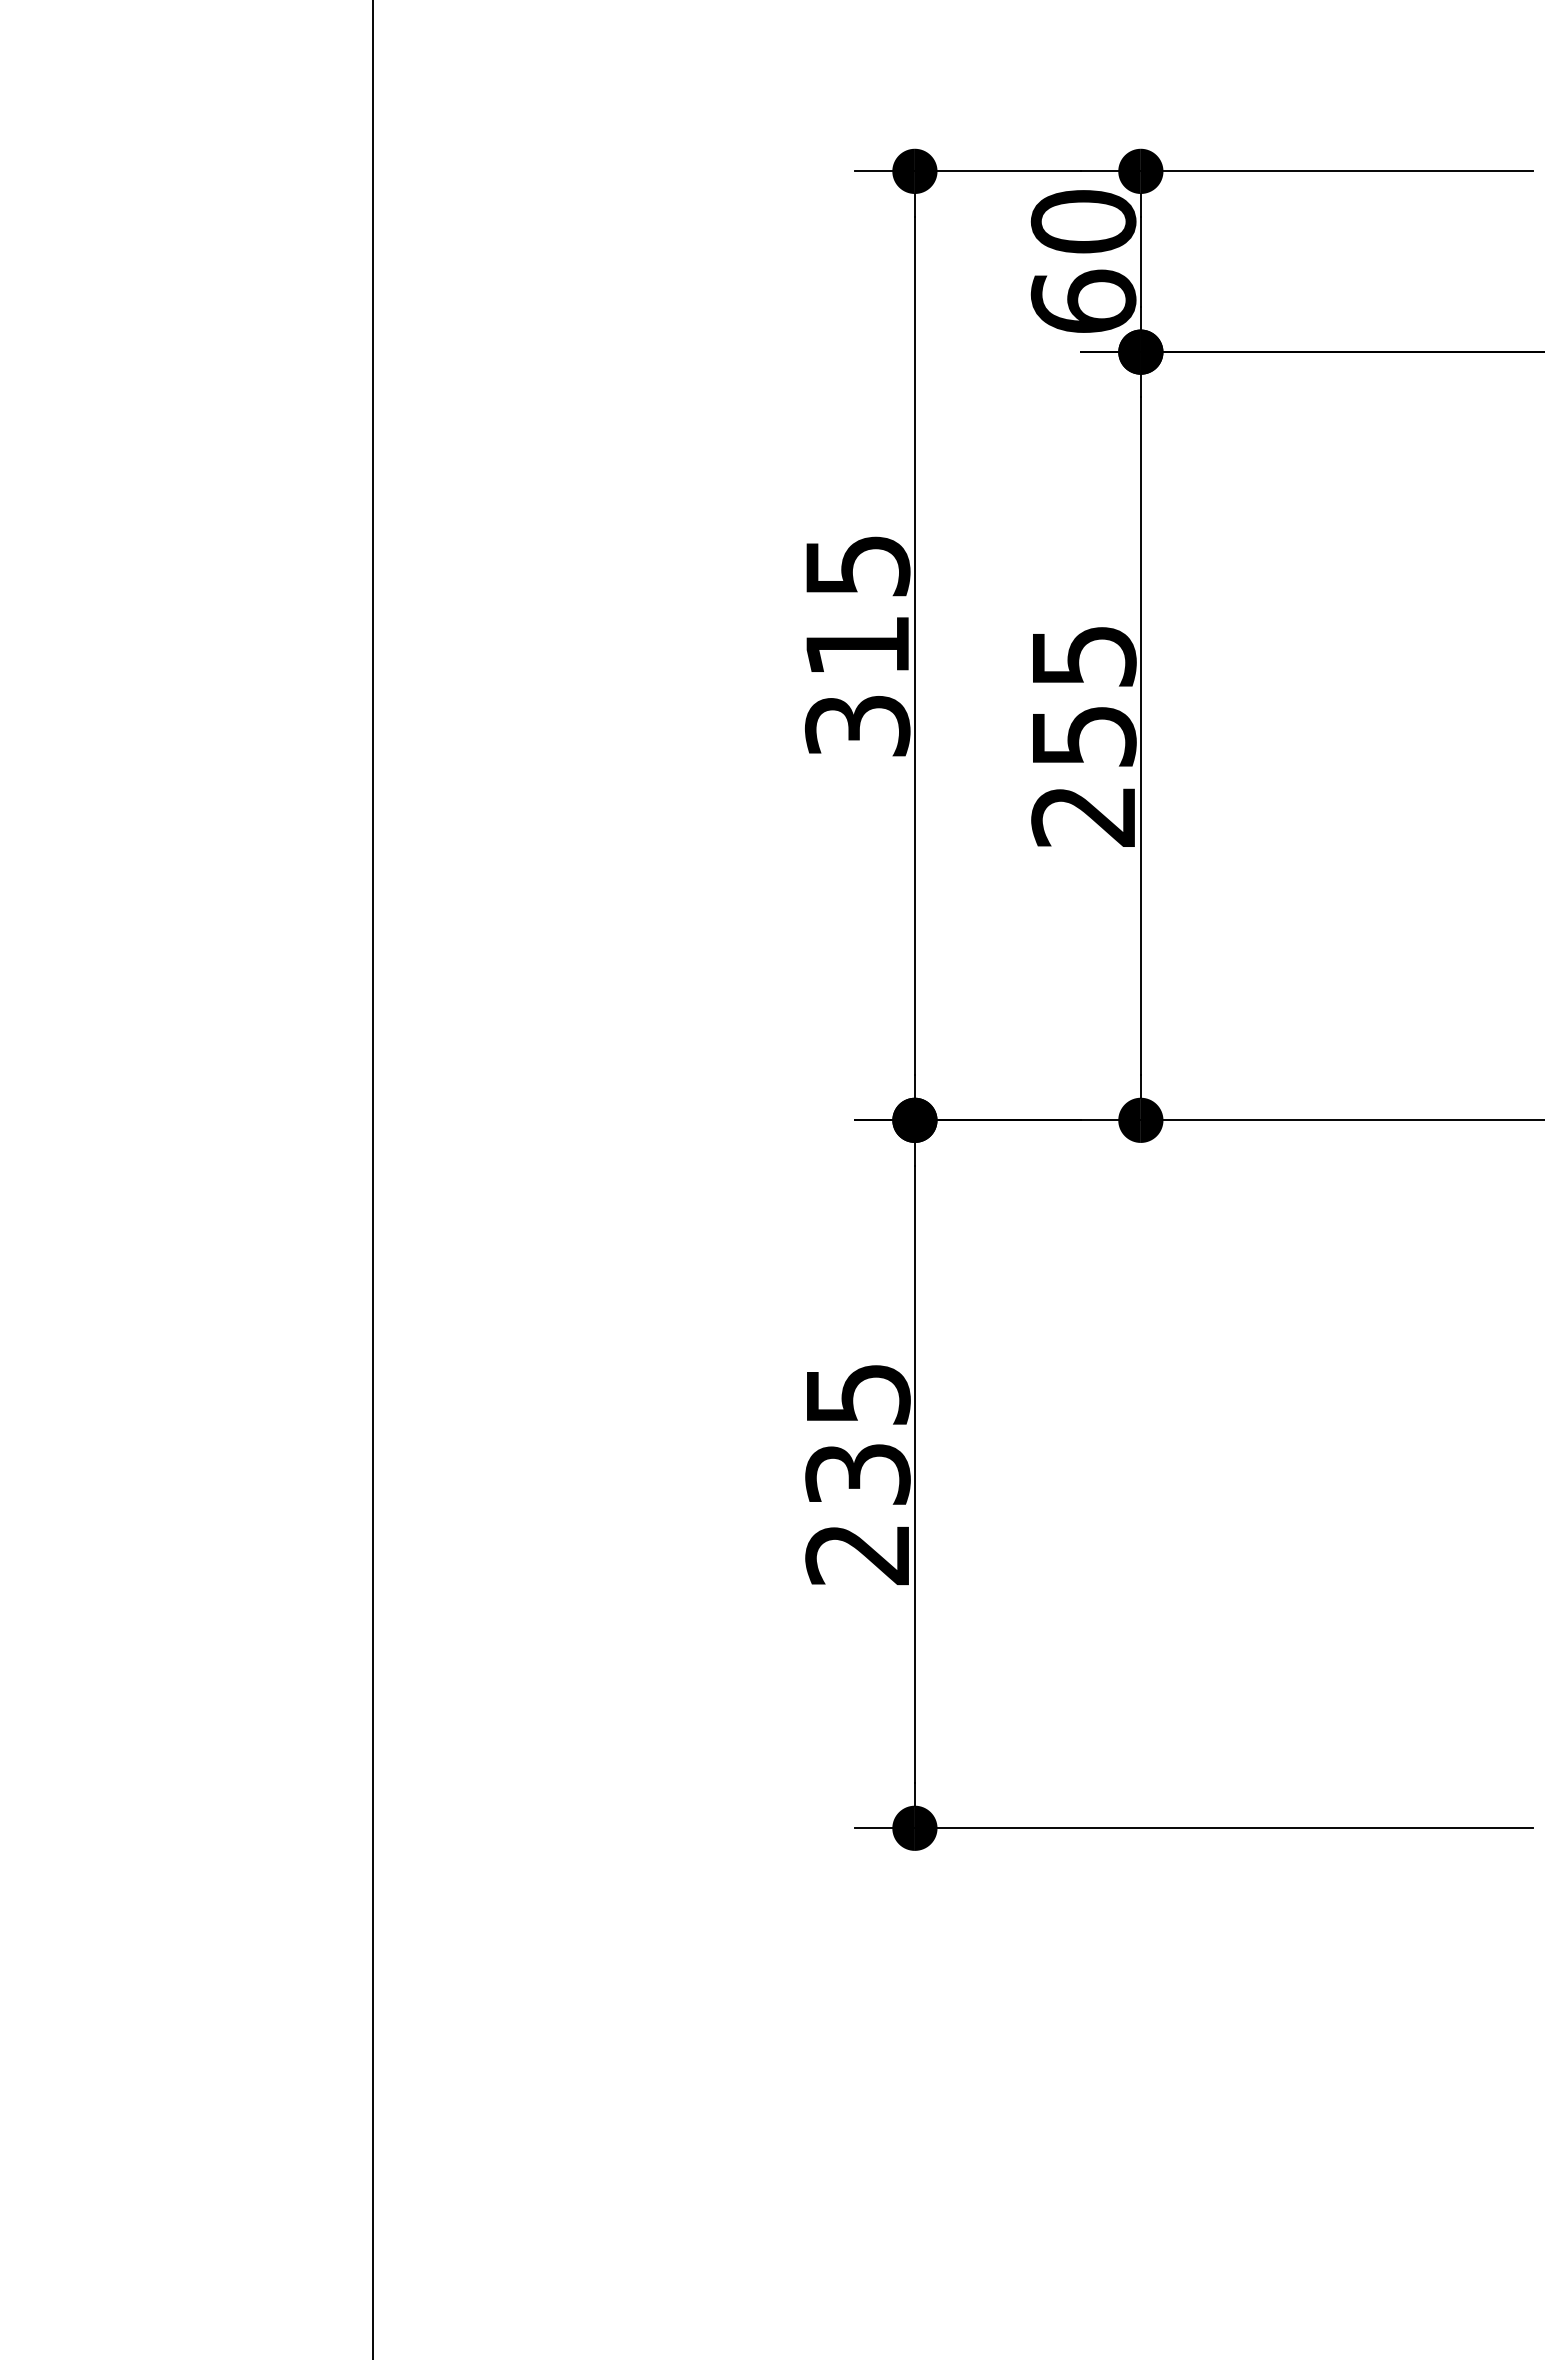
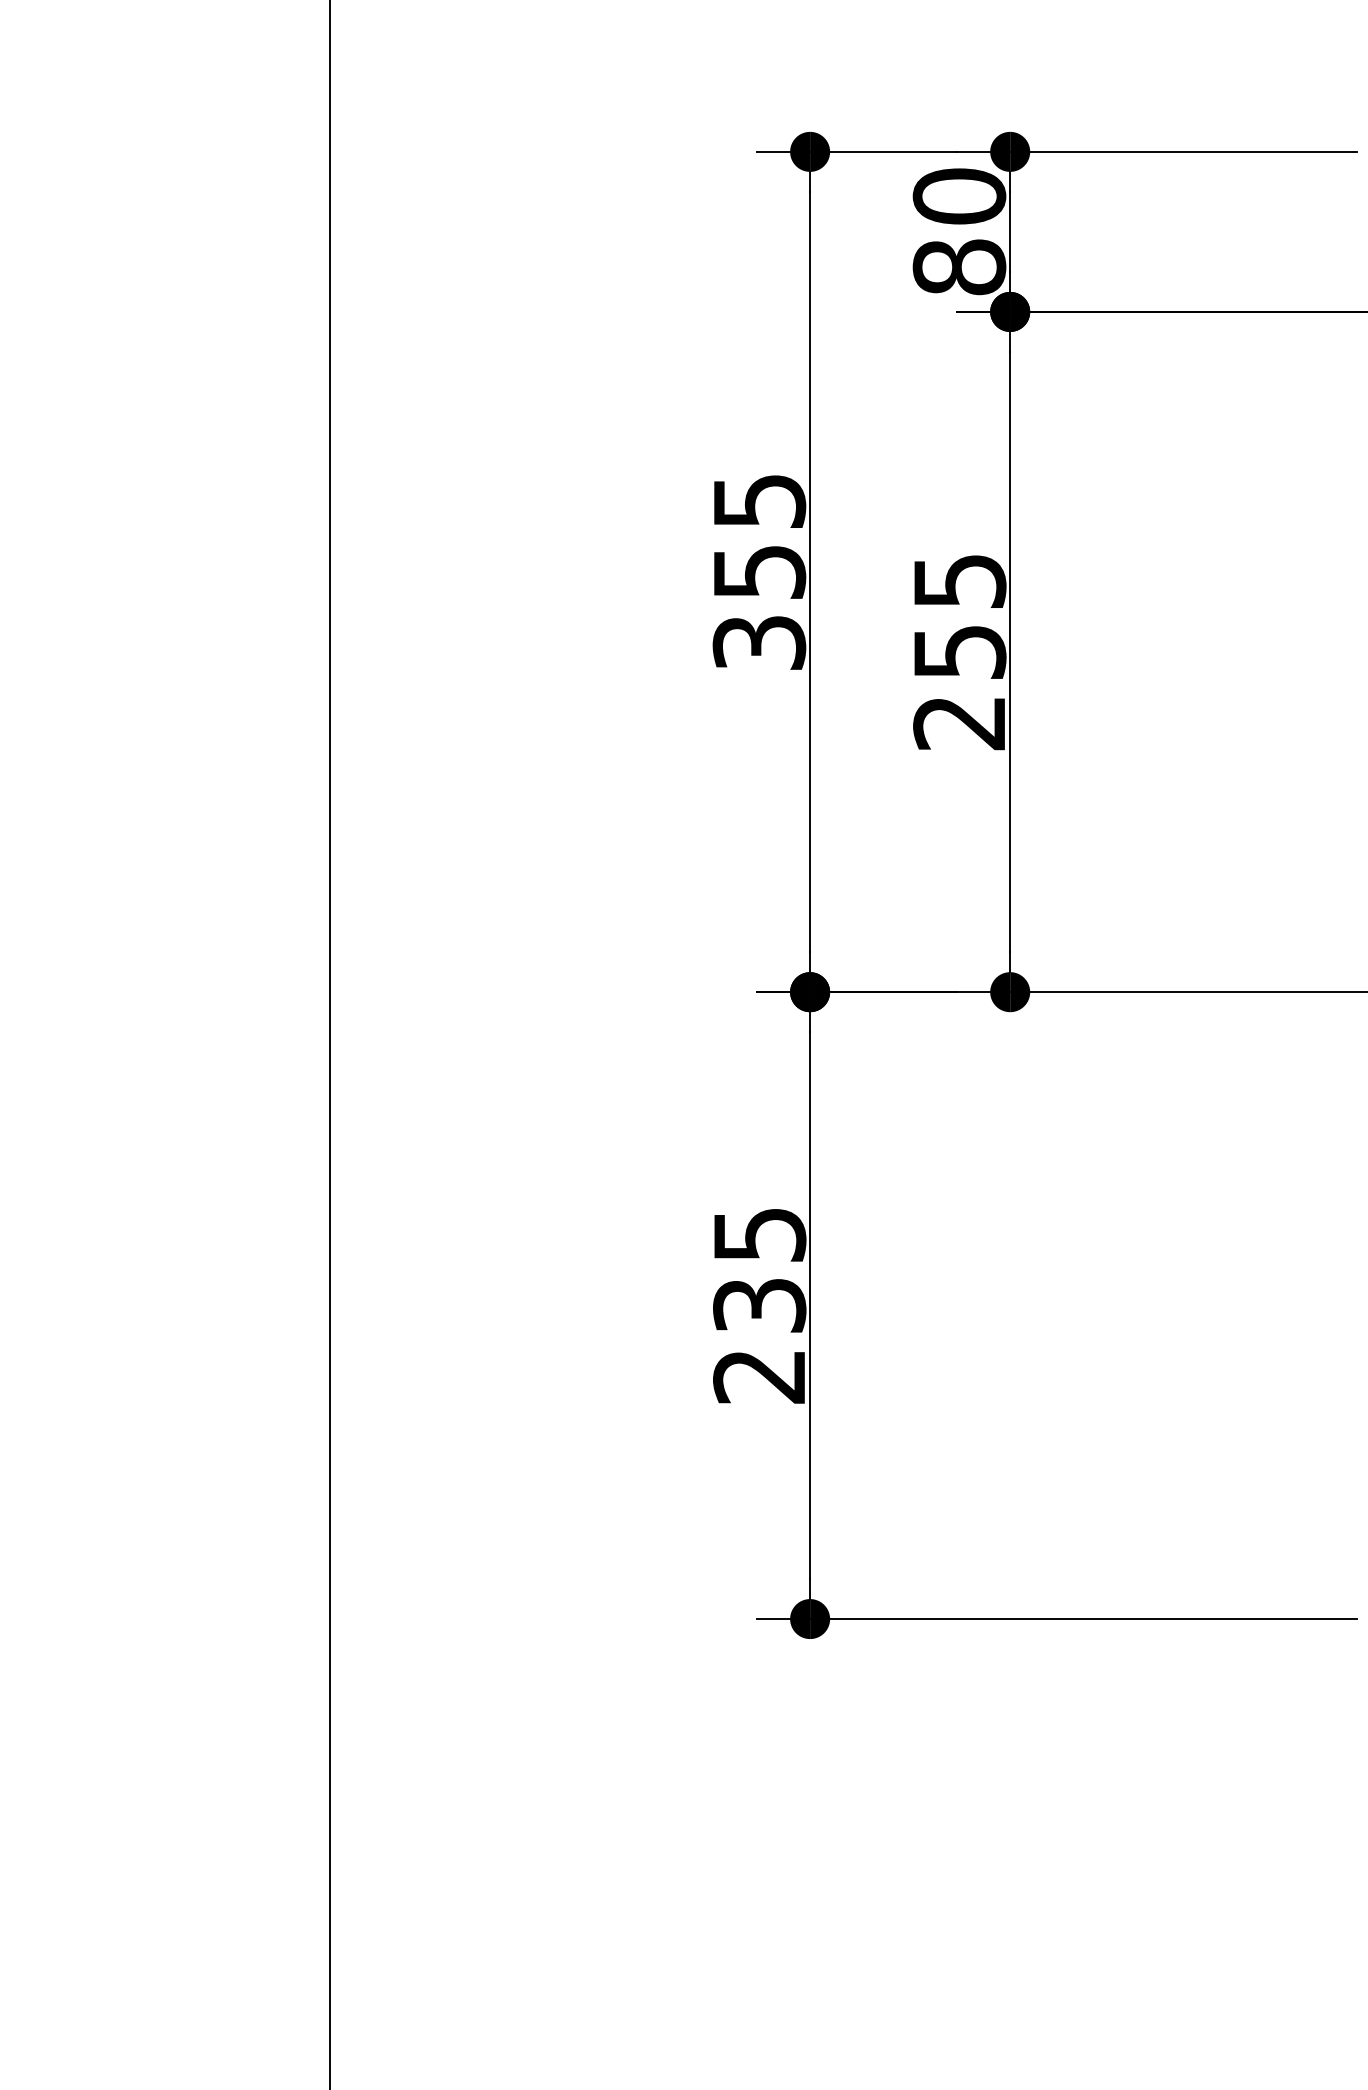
text: (1083, 301) -> (959, 267), 60 -> 80
text: (858, 646) -> (760, 572), 315 -> 355

